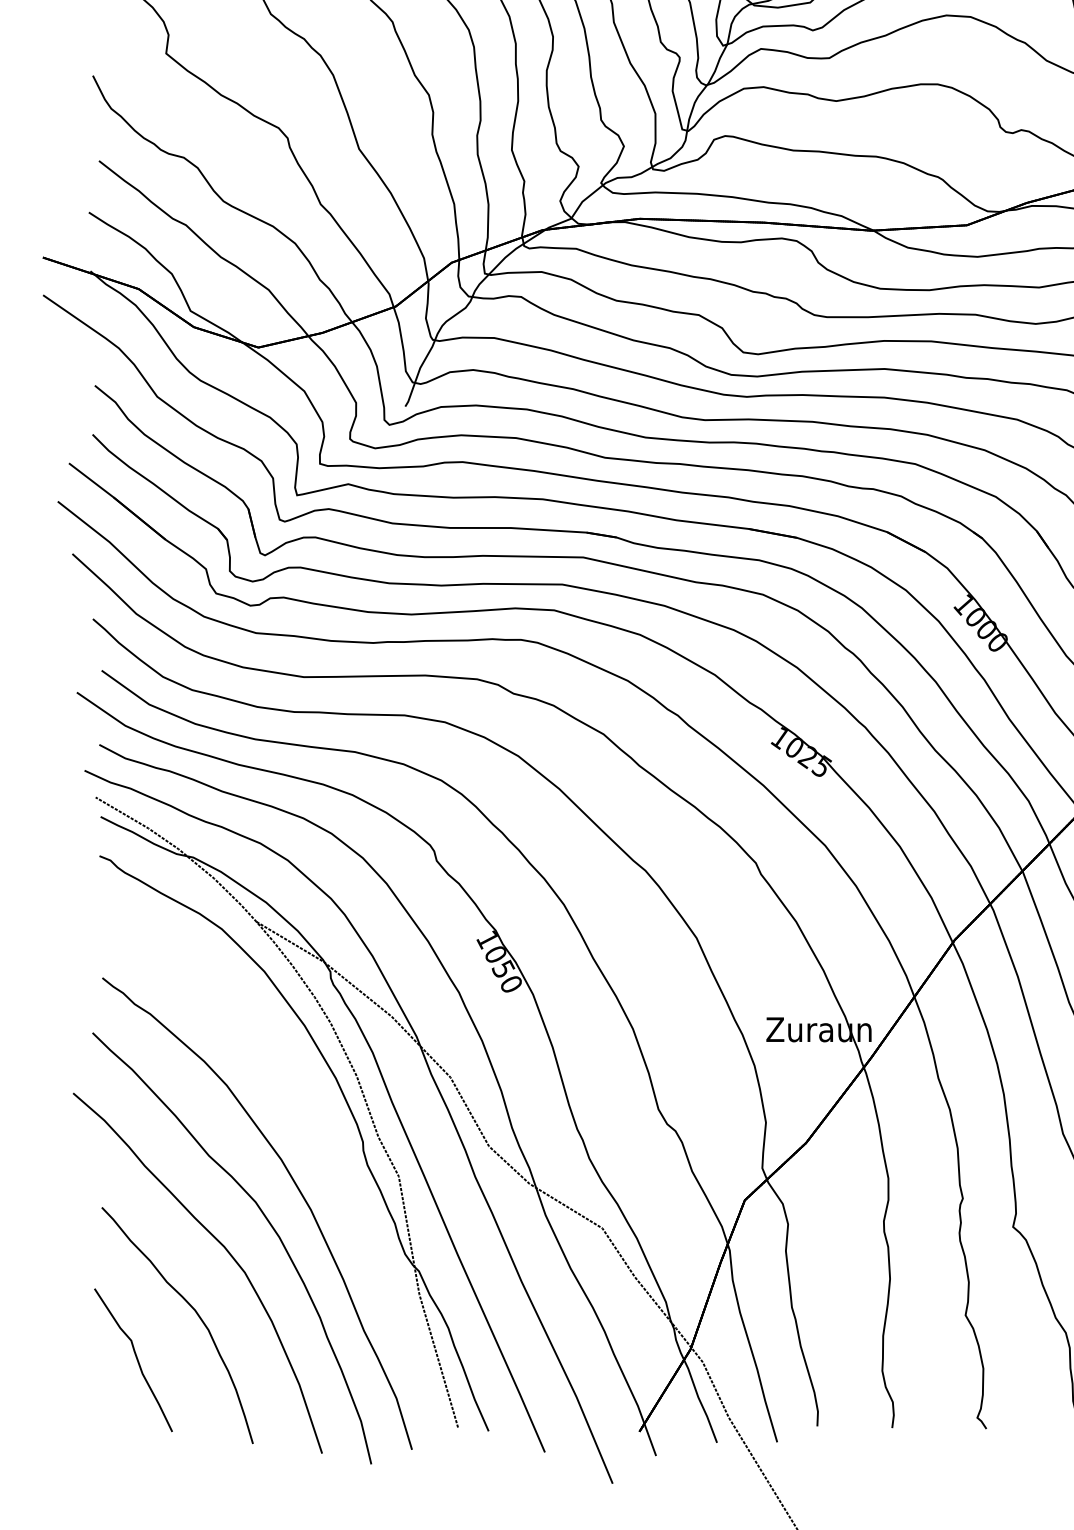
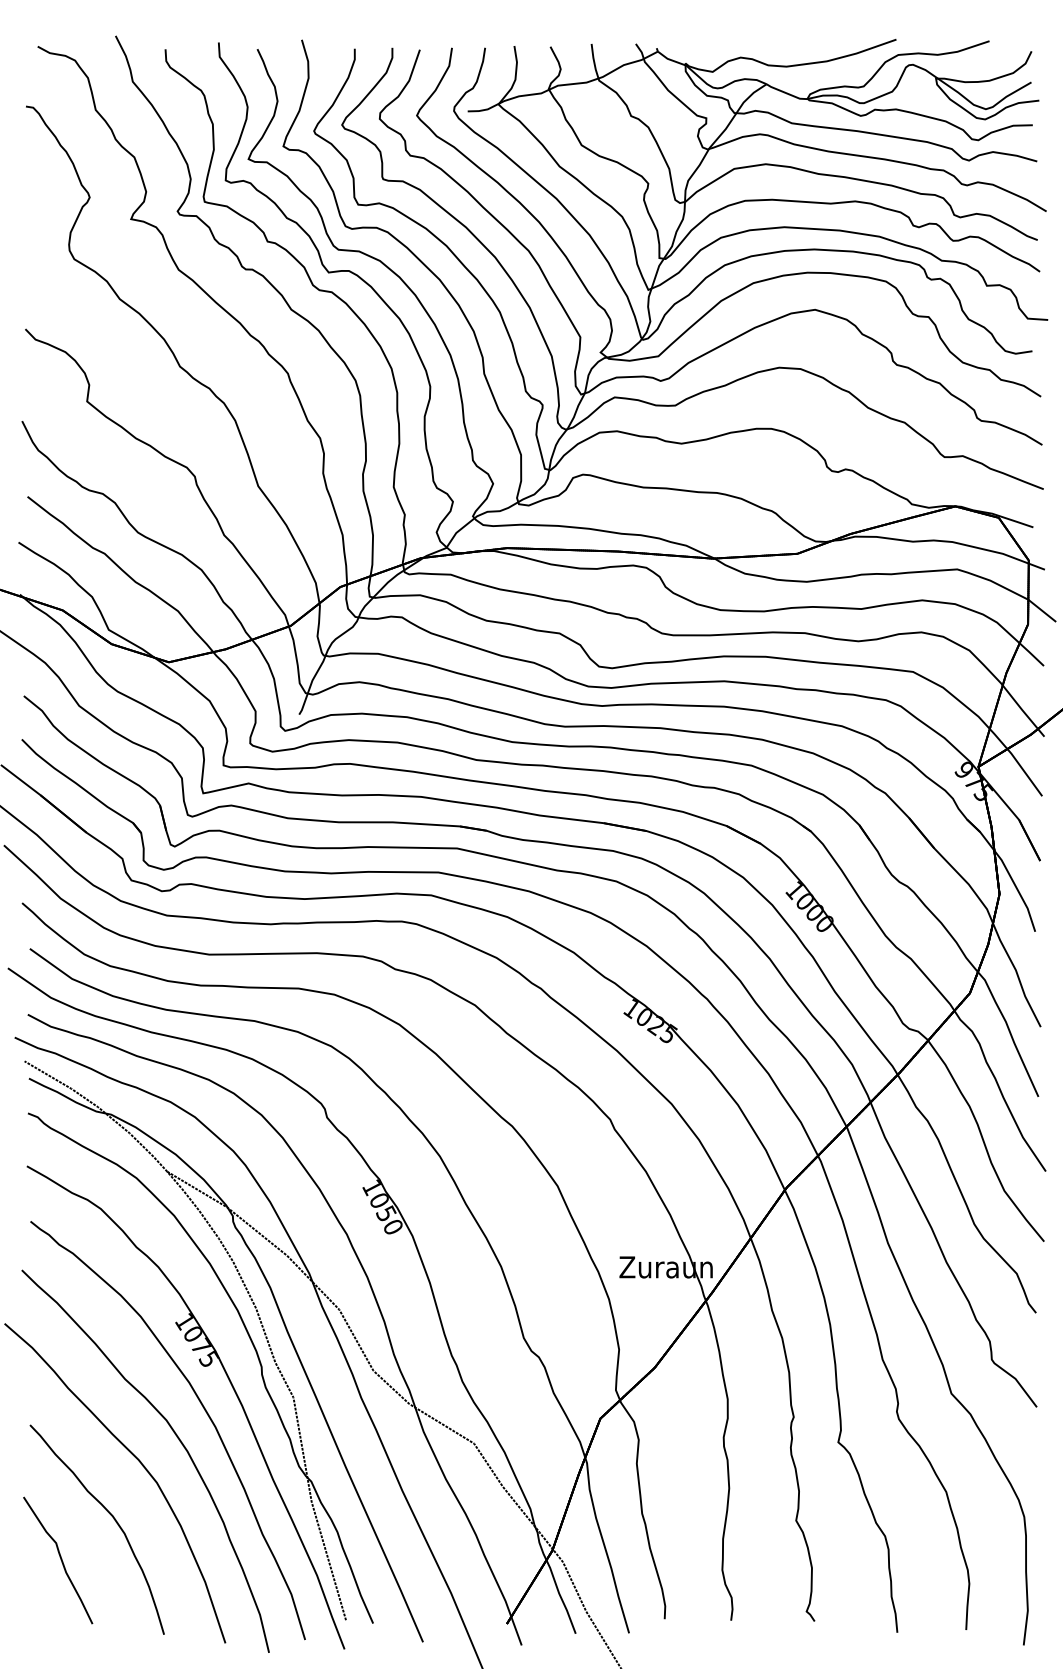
part: (297, 1141) -> (203, 1366), added

